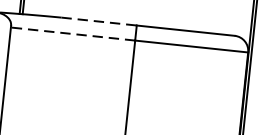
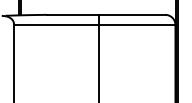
line: (98, 20) -> (72, 14), dashed -> solid
line: (71, 34) -> (55, 25), dashed -> solid

